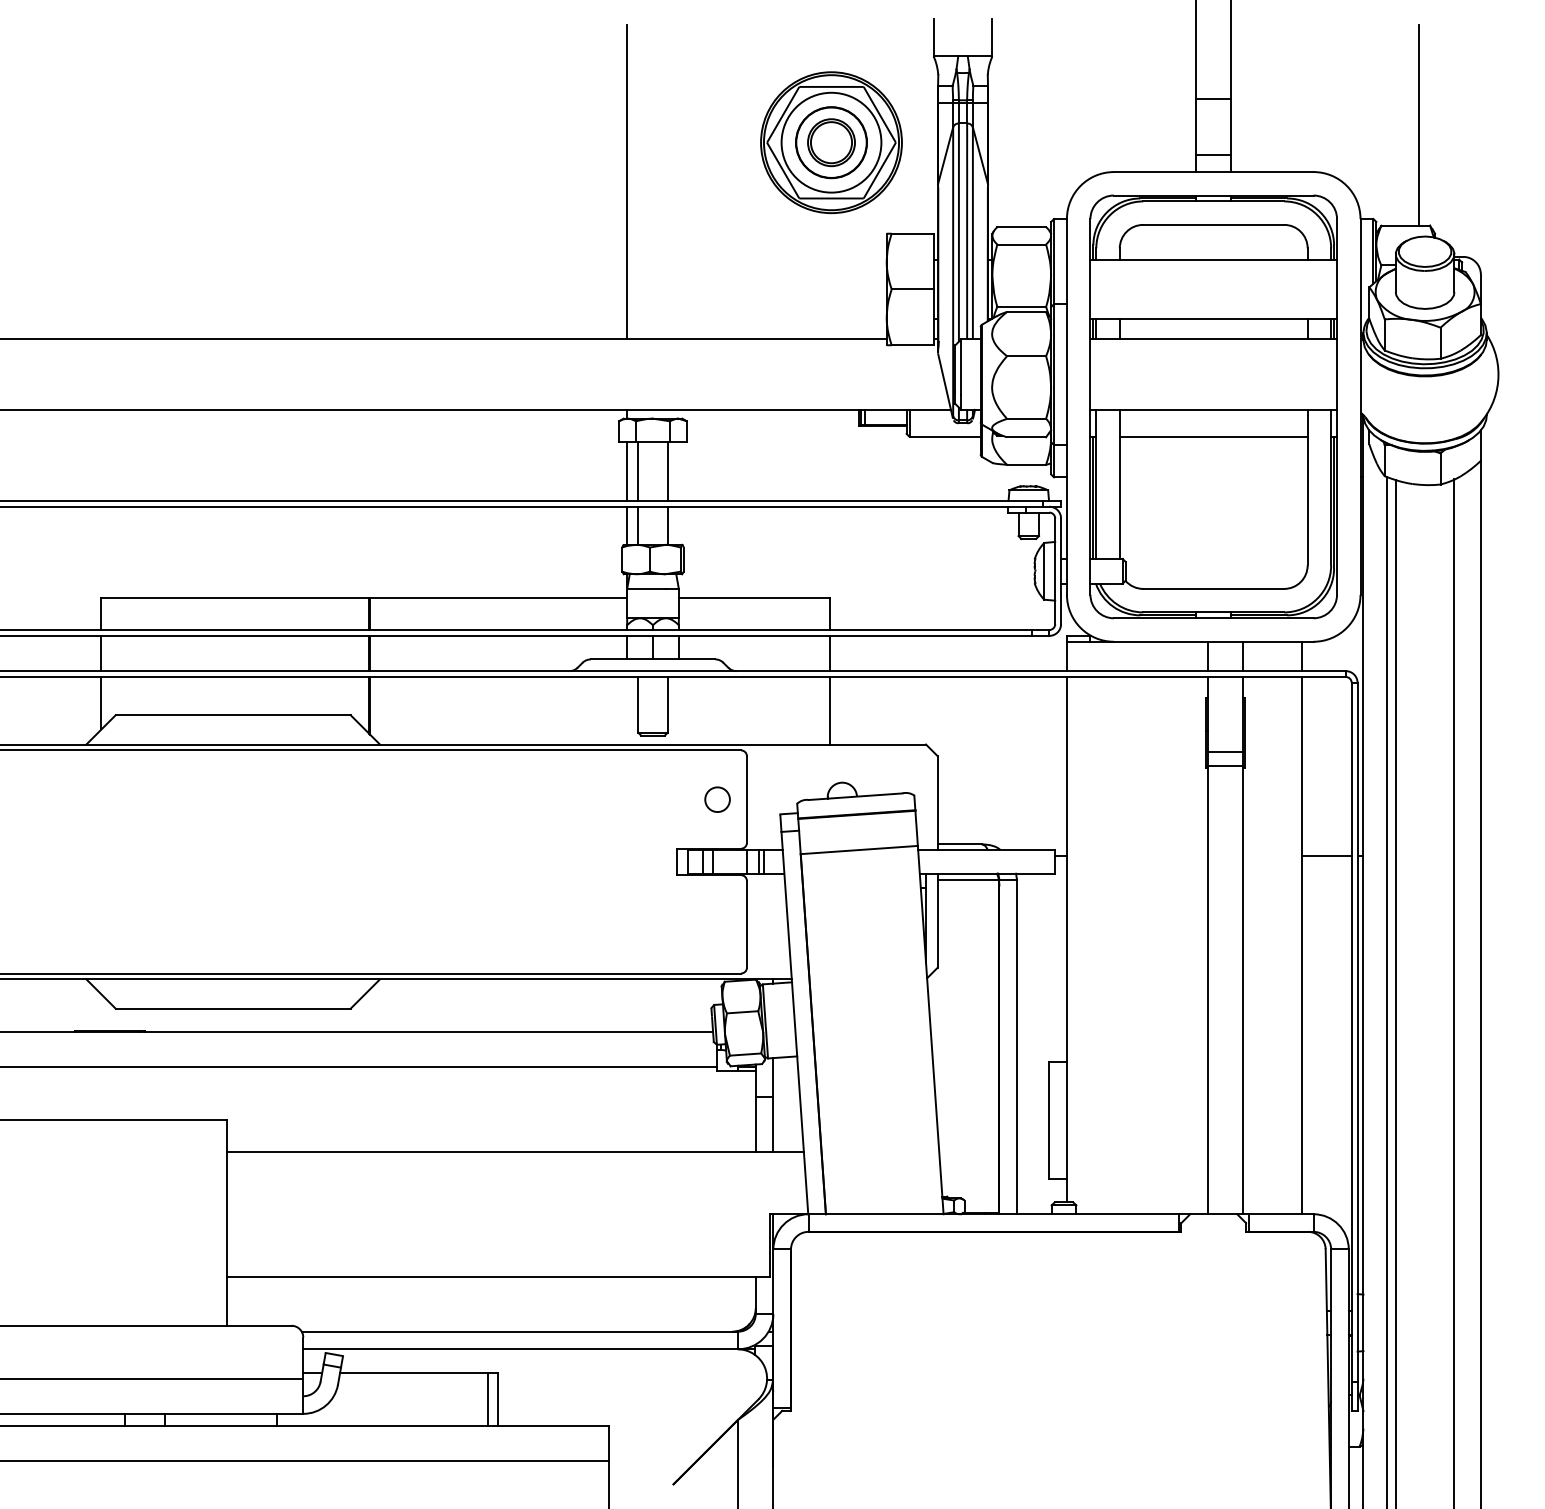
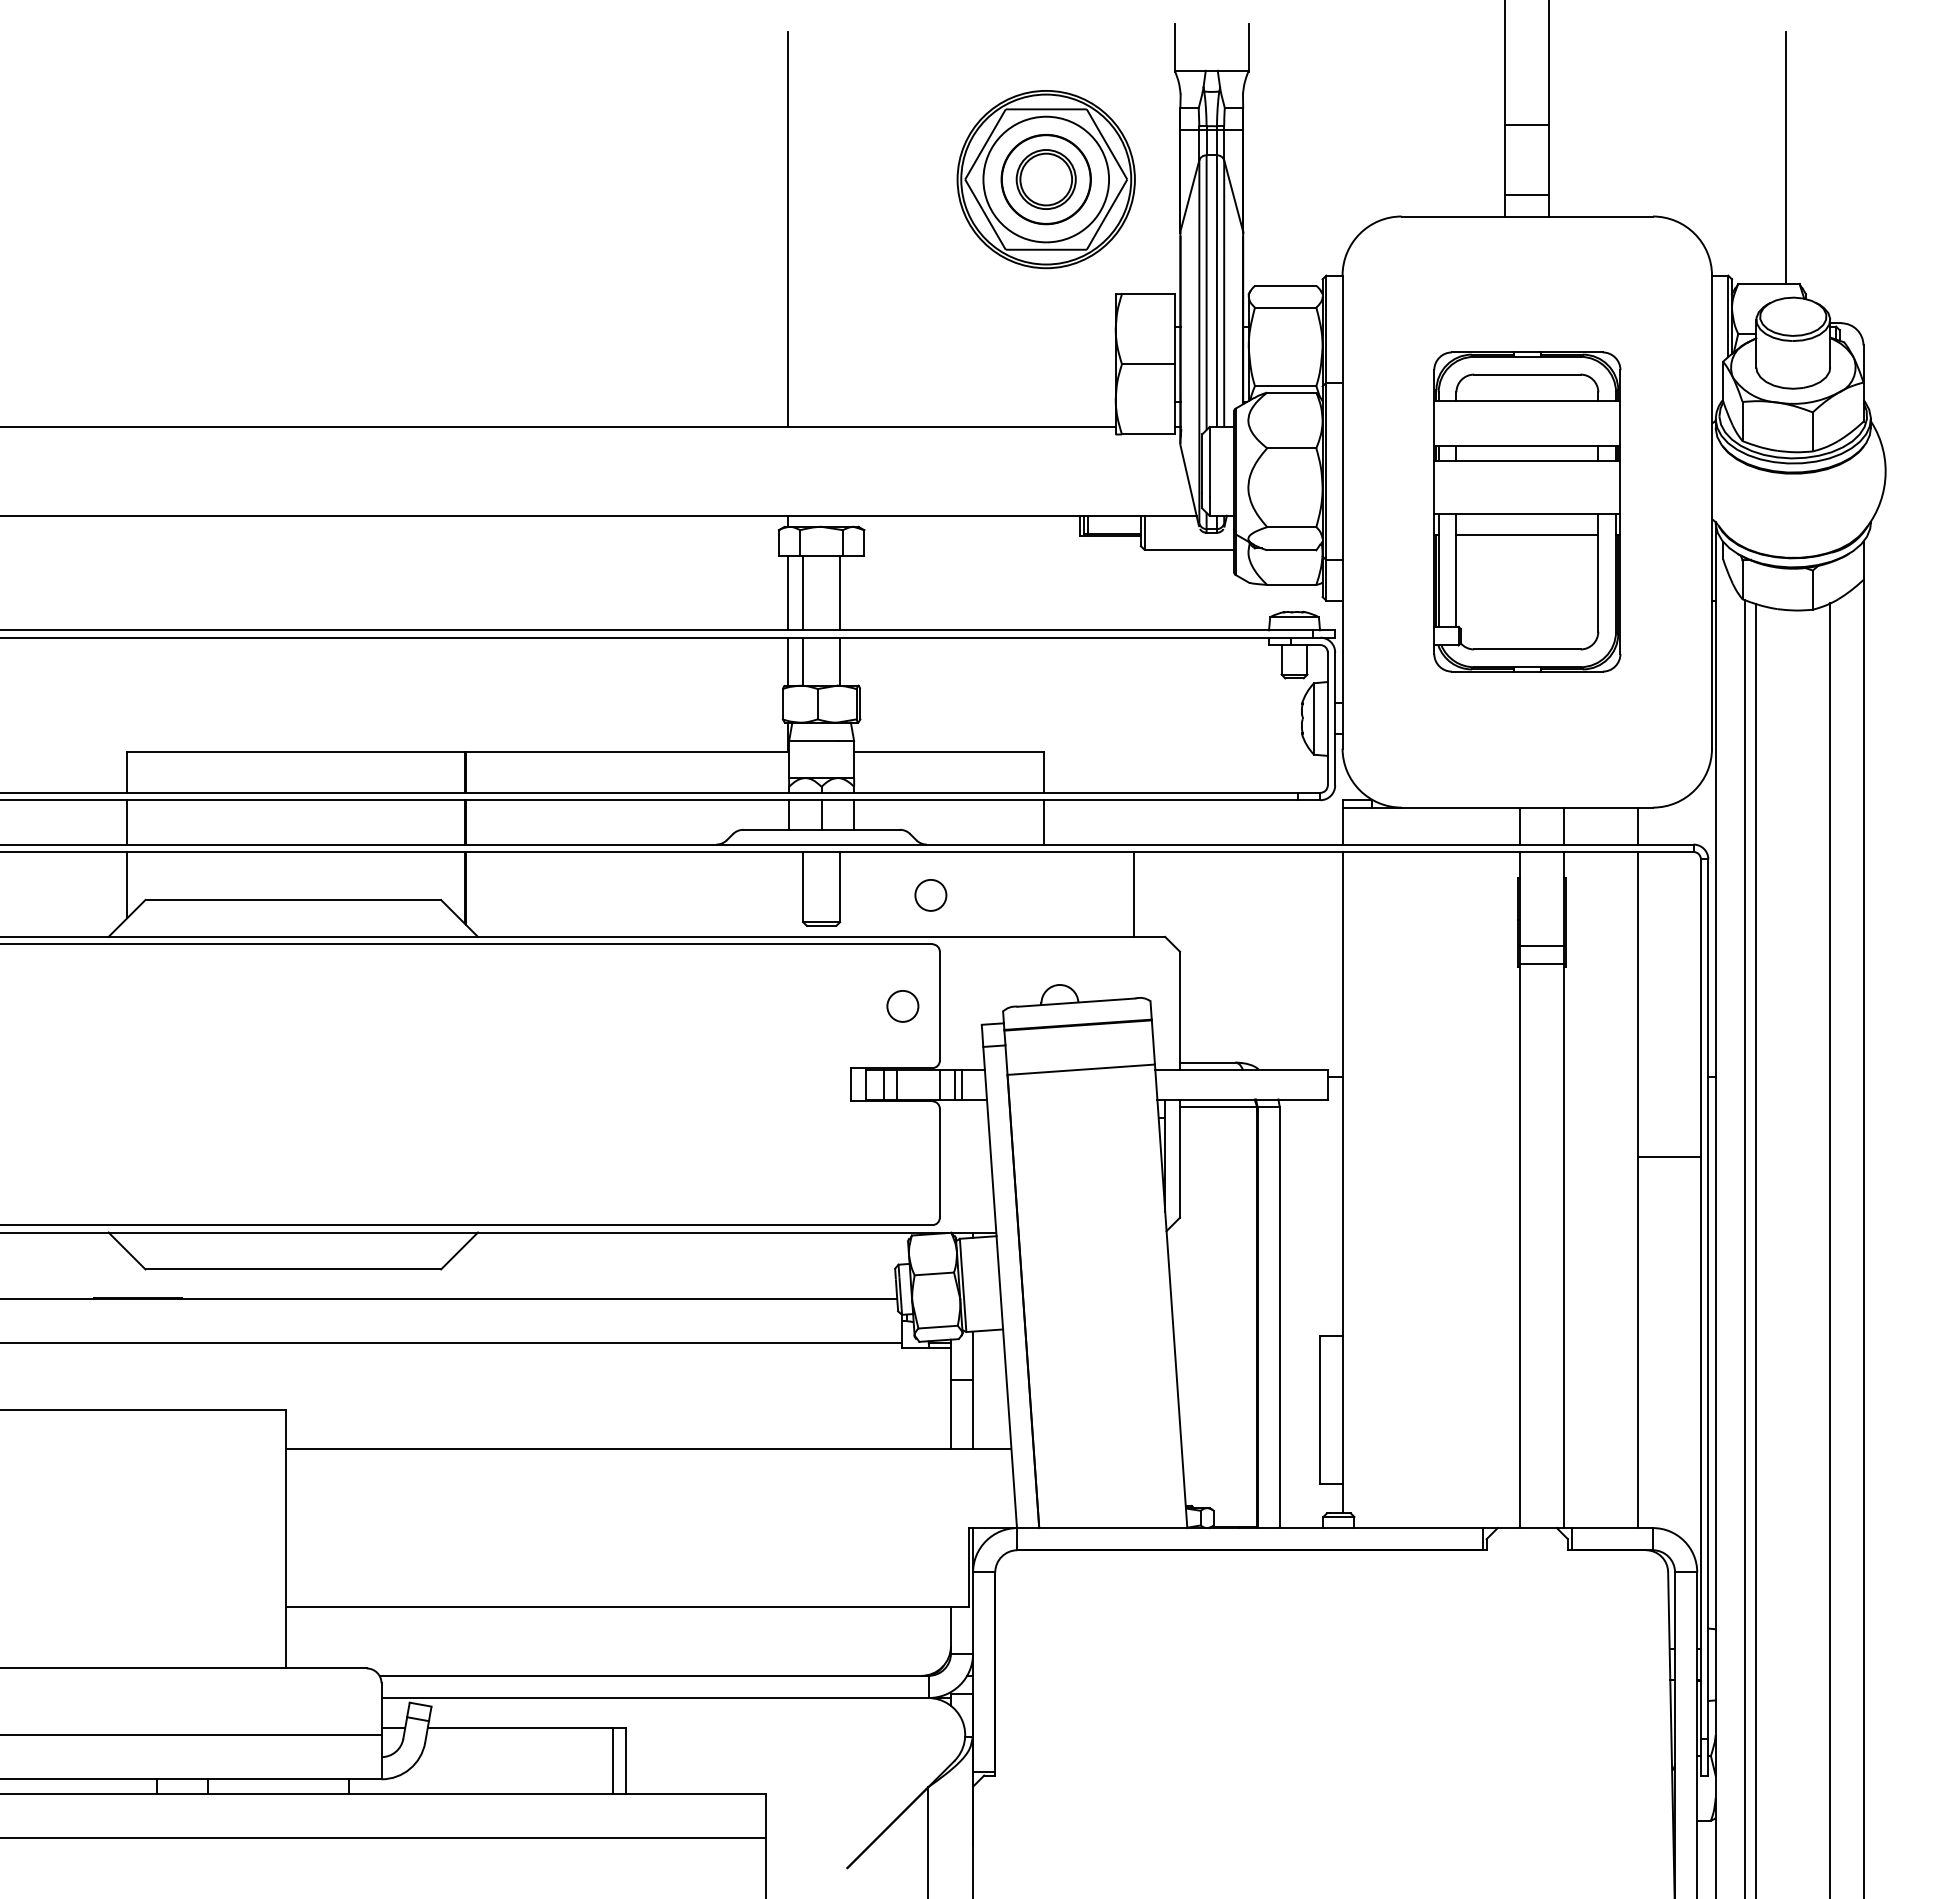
part: (1213, 406) -> (1527, 511), size x0.6
line: (829, 710) -> (1133, 893), moved
circle: (739, 711) -> (930, 895), added
line: (1326, 856) -> (1669, 1157), moved

